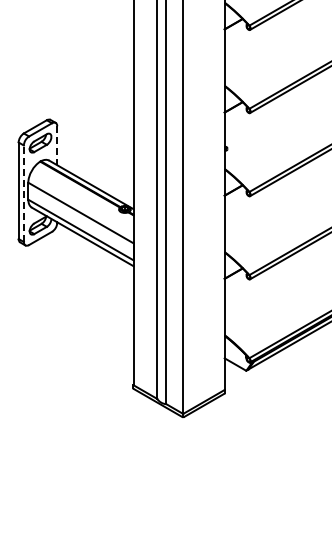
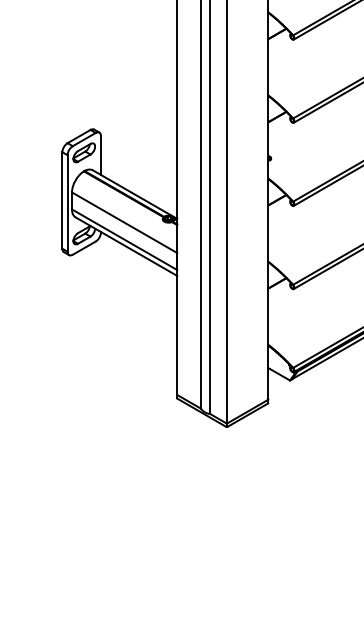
line: (56, 146) -> (100, 156), dashed -> solid
line: (23, 192) -> (67, 202), dashed -> solid

